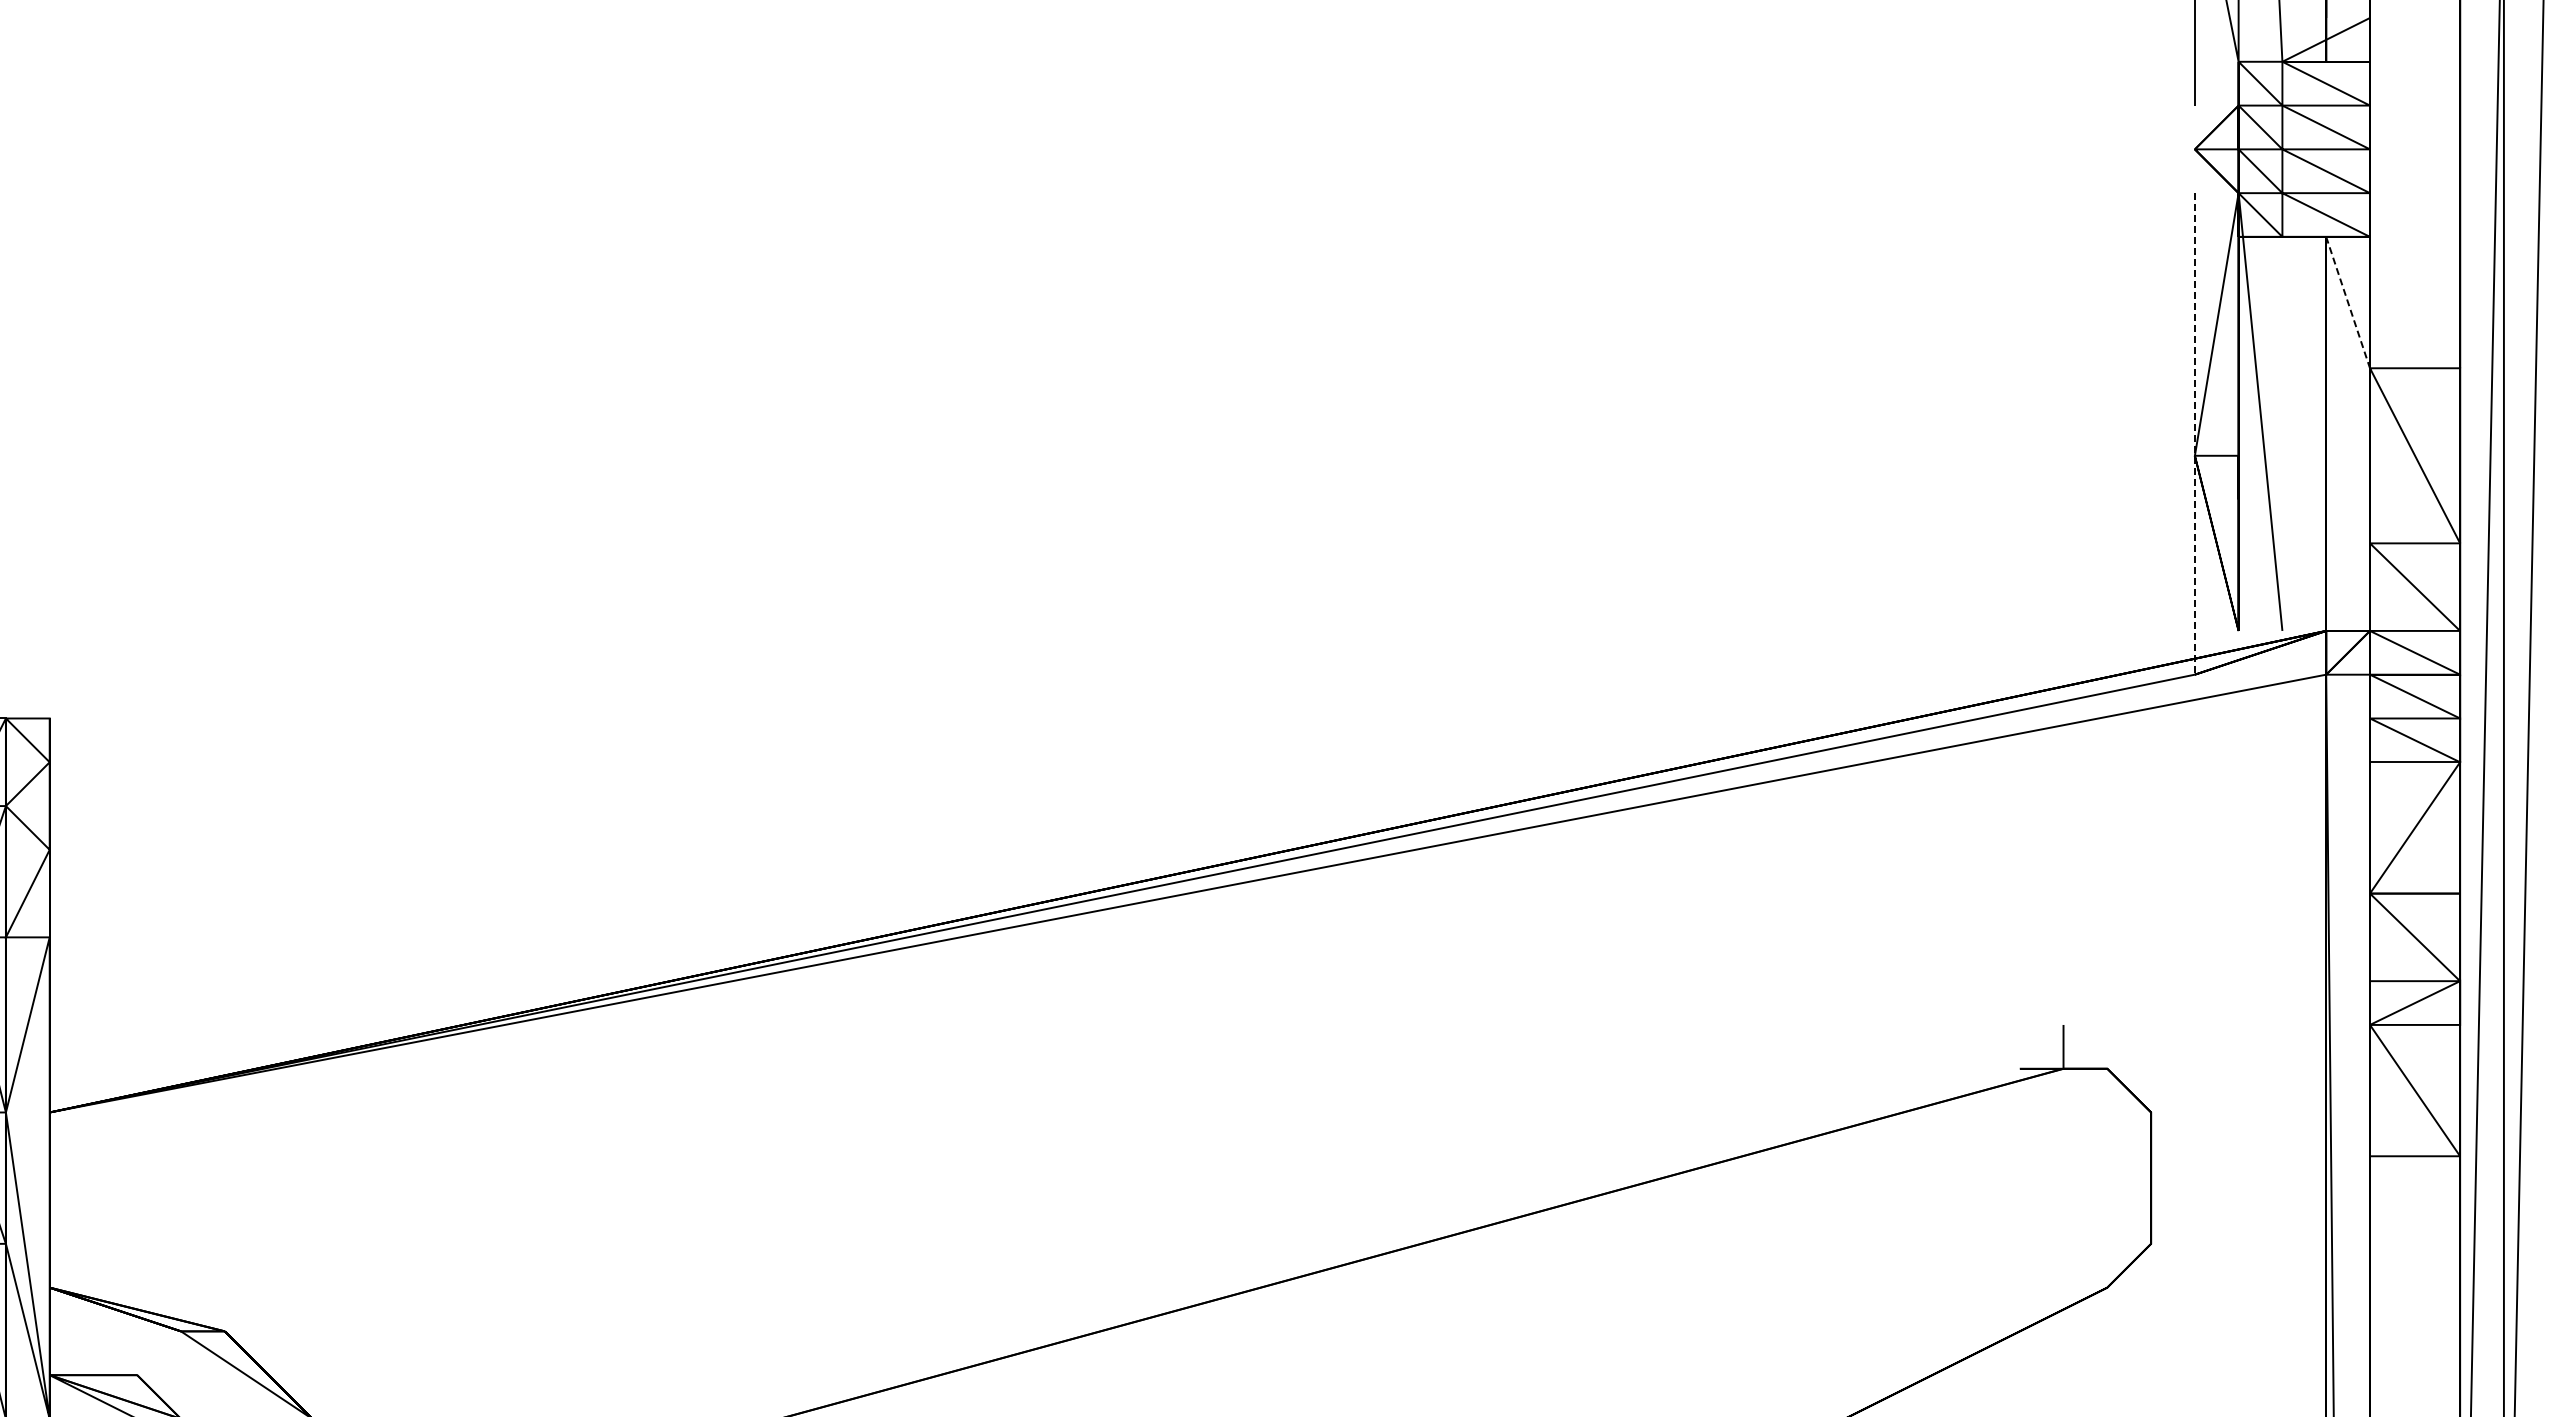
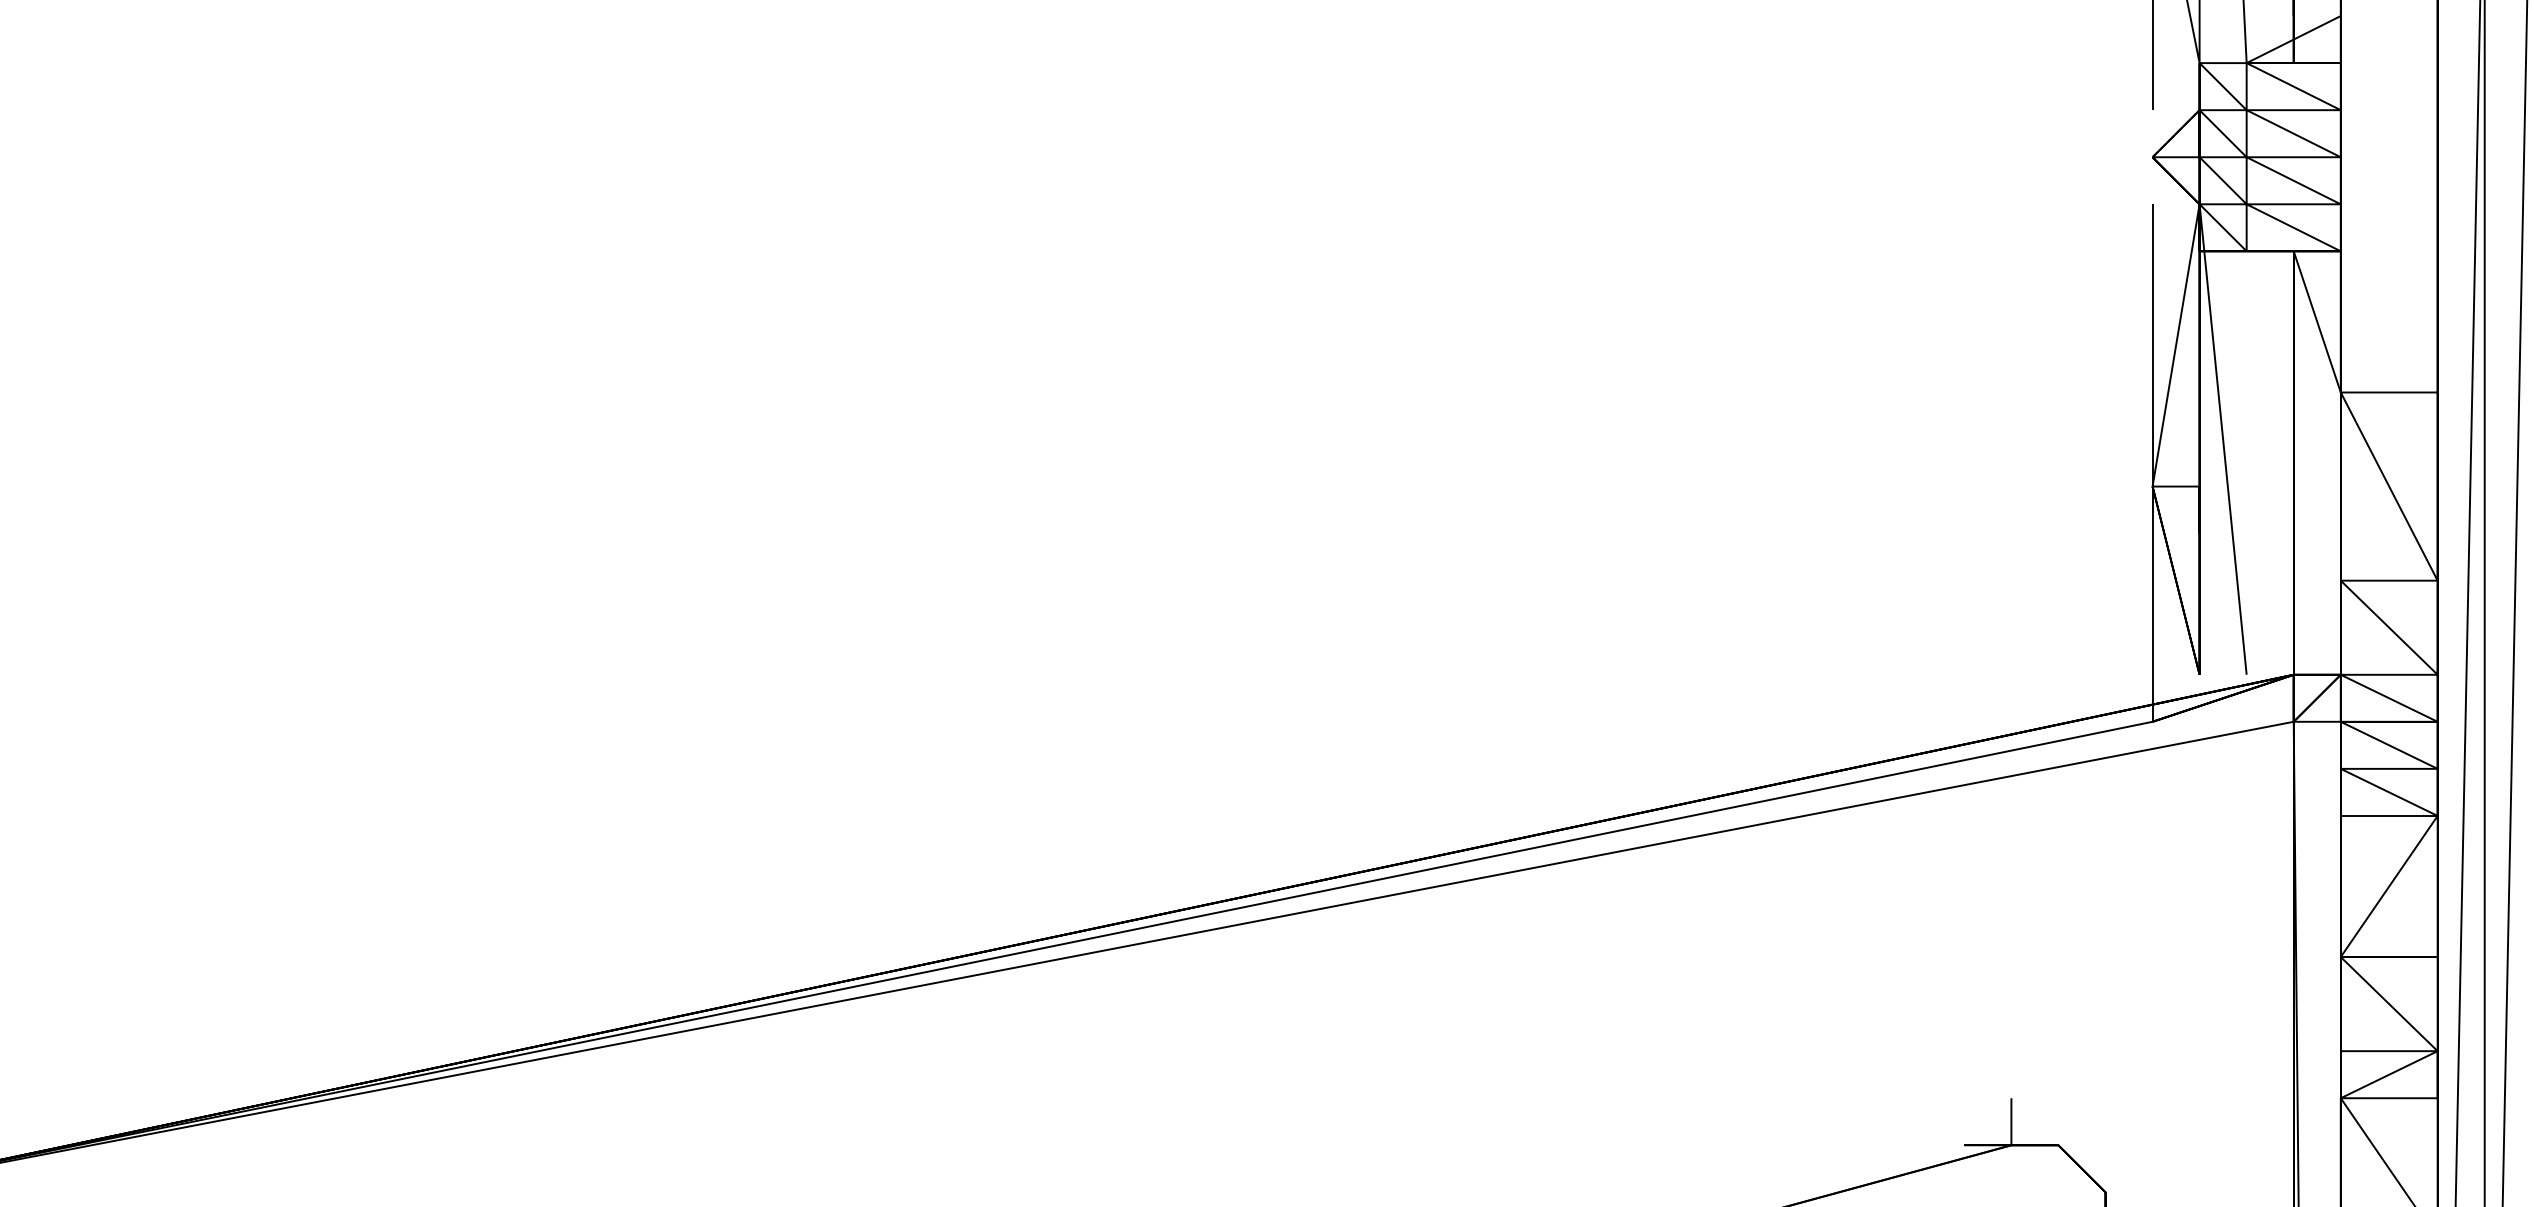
line: (2348, 303) -> (2317, 322), dashed -> solid
line: (2194, 434) -> (2152, 463), dashed -> solid

